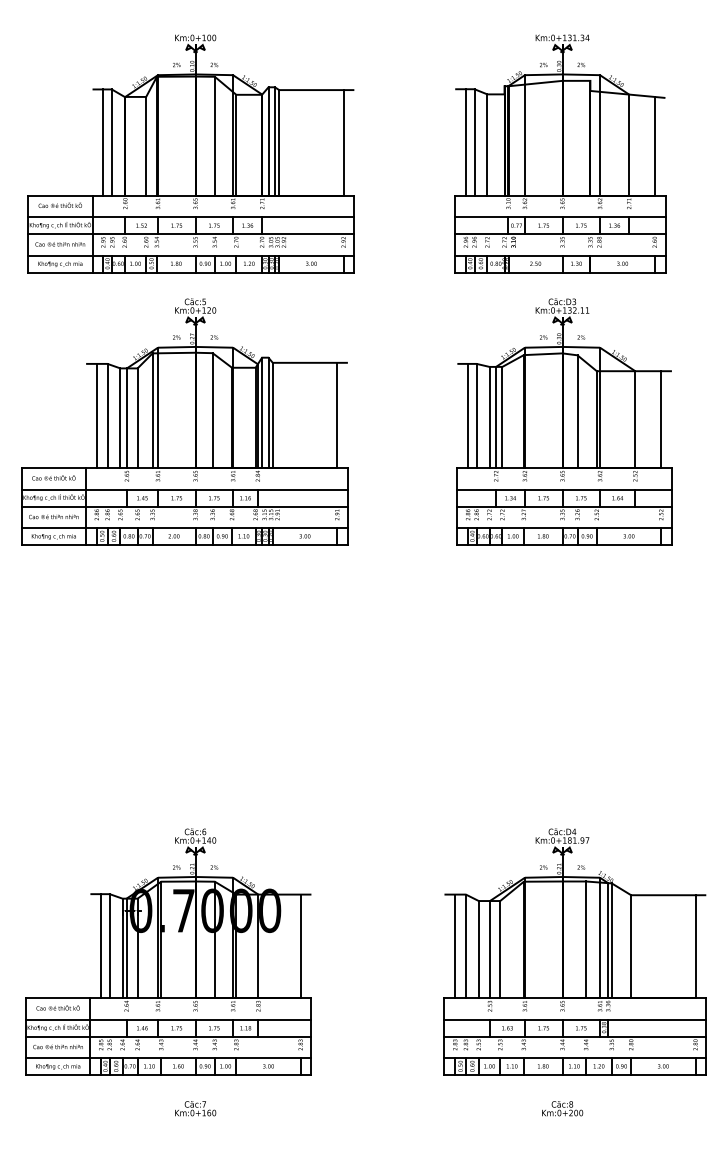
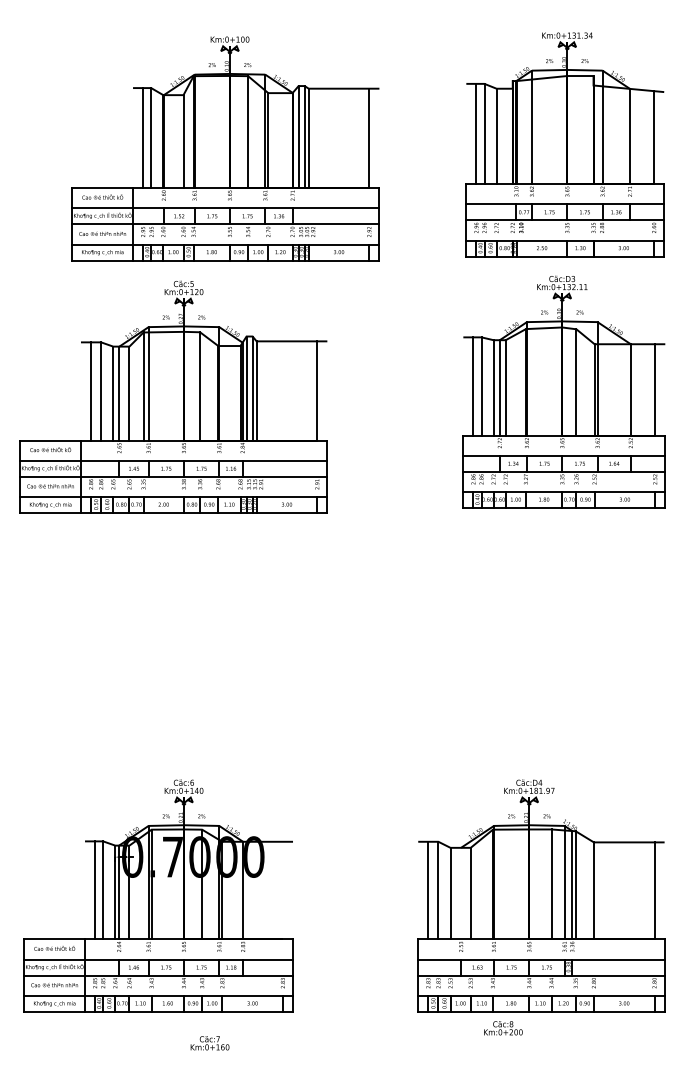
part: (190, 153) -> (225, 148), moved
part: (559, 153) -> (564, 144), moved
part: (563, 421) -> (563, 391), moved
line: (300, 946) -> (282, 890), removed
line: (490, 949) -> (461, 893), removed
text: (195, 1108) -> (209, 1043), moved
text: (562, 1108) -> (503, 1028), moved

